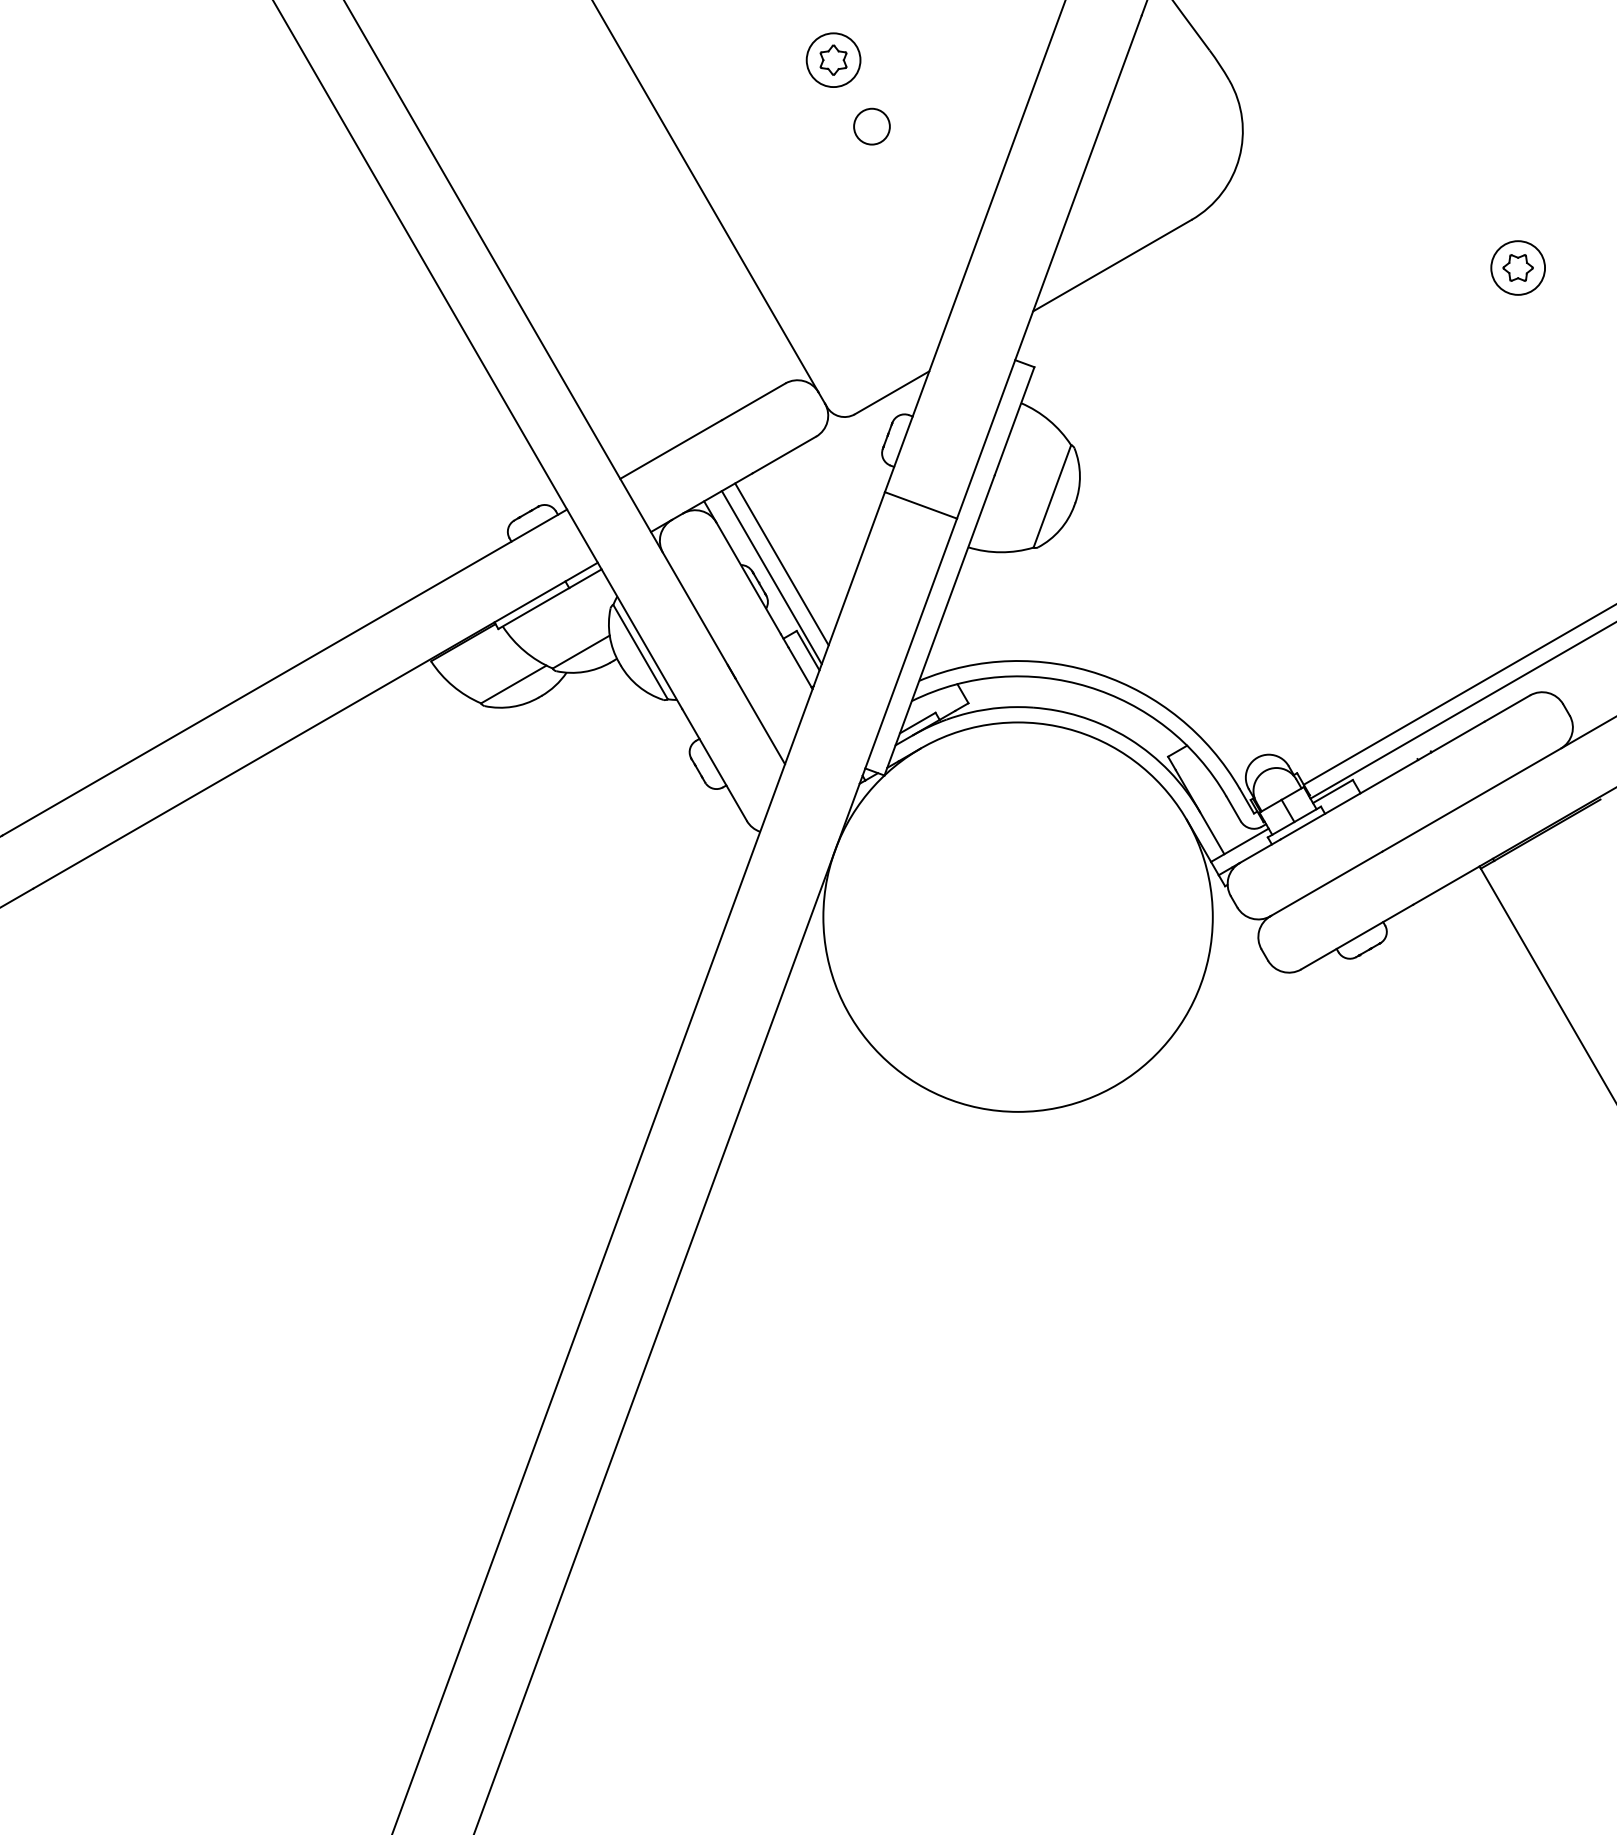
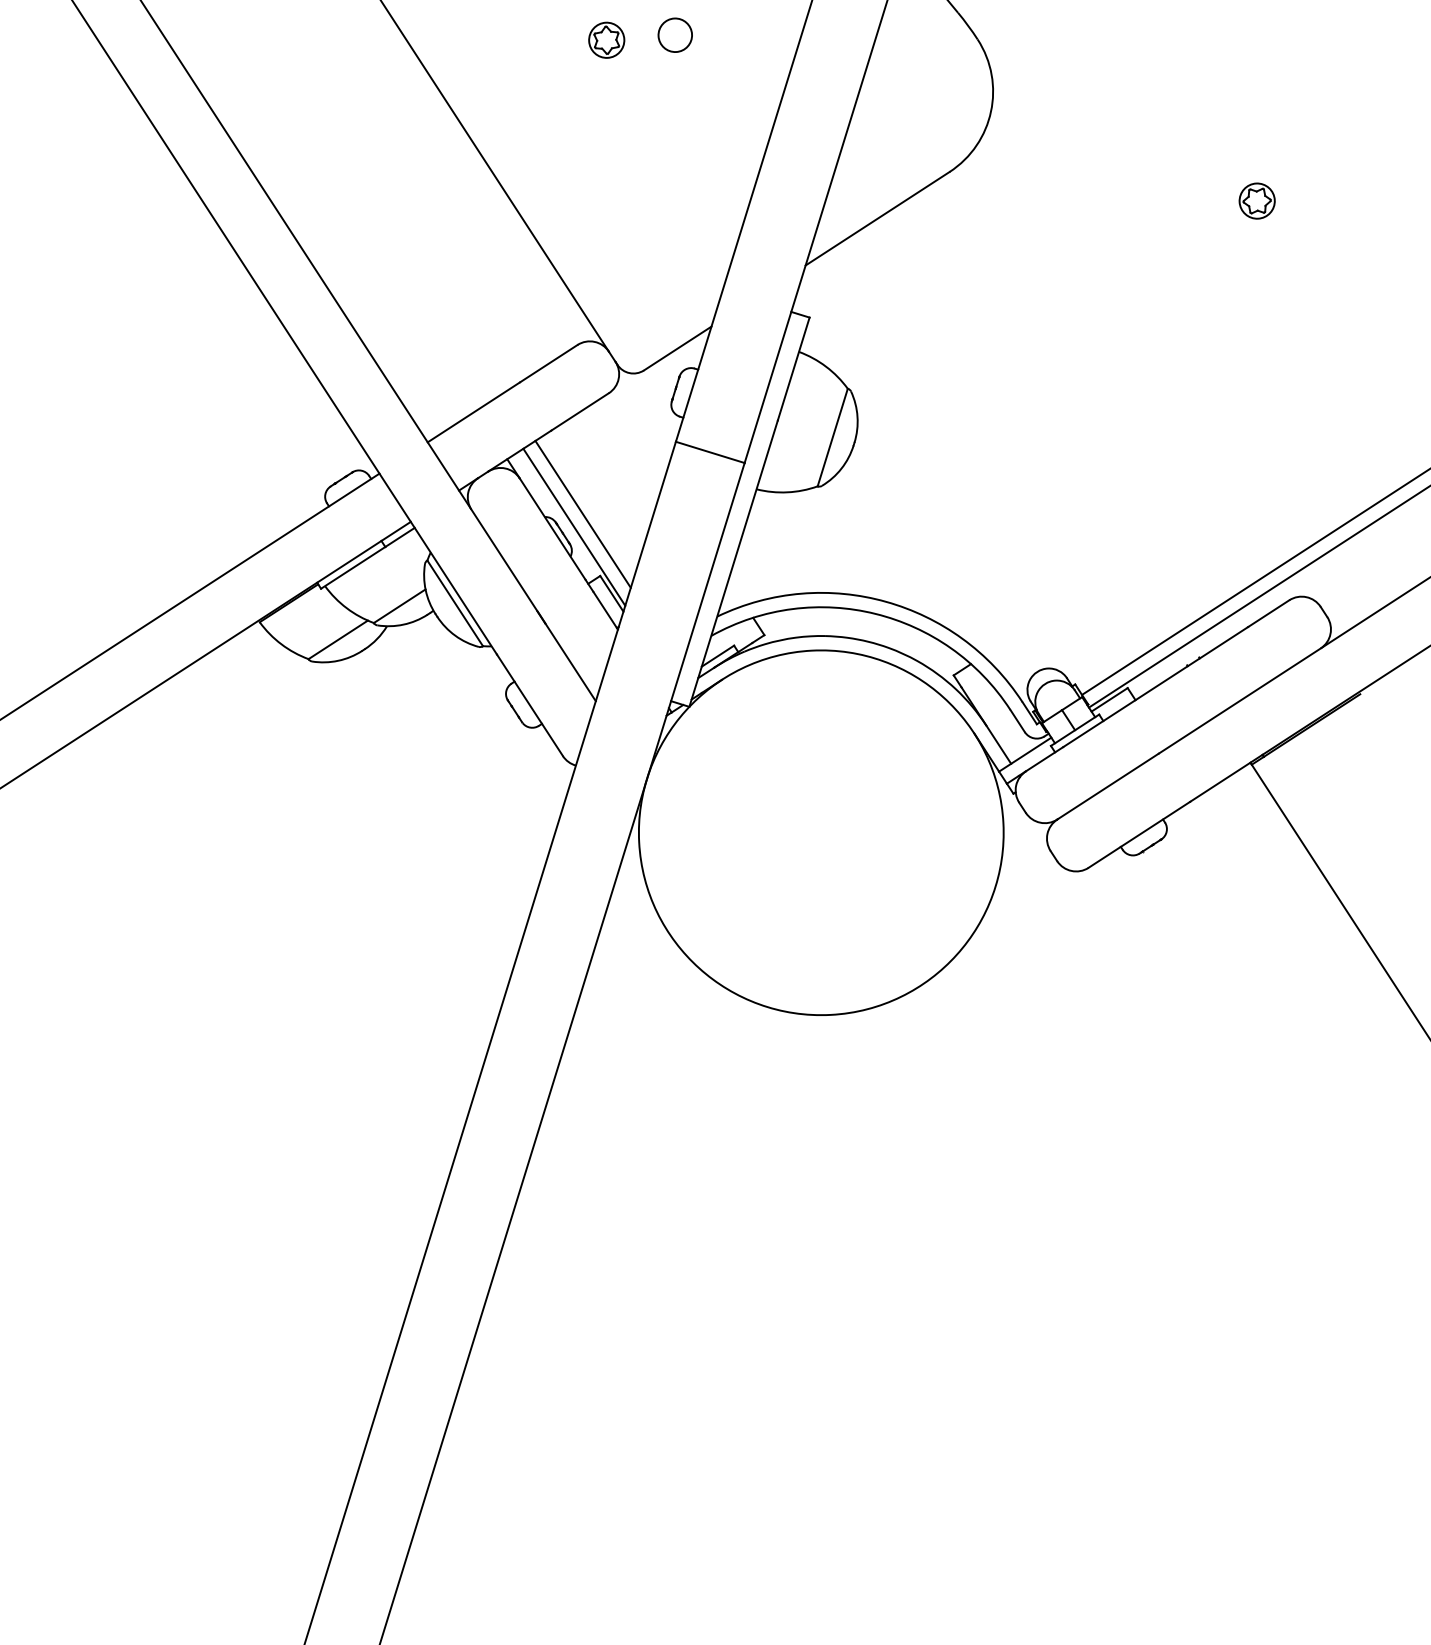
circle: (833, 60) -> (606, 40), size x0.7
circle: (871, 126) -> (674, 35), moved
circle: (1518, 267) -> (1257, 200), size x0.7

